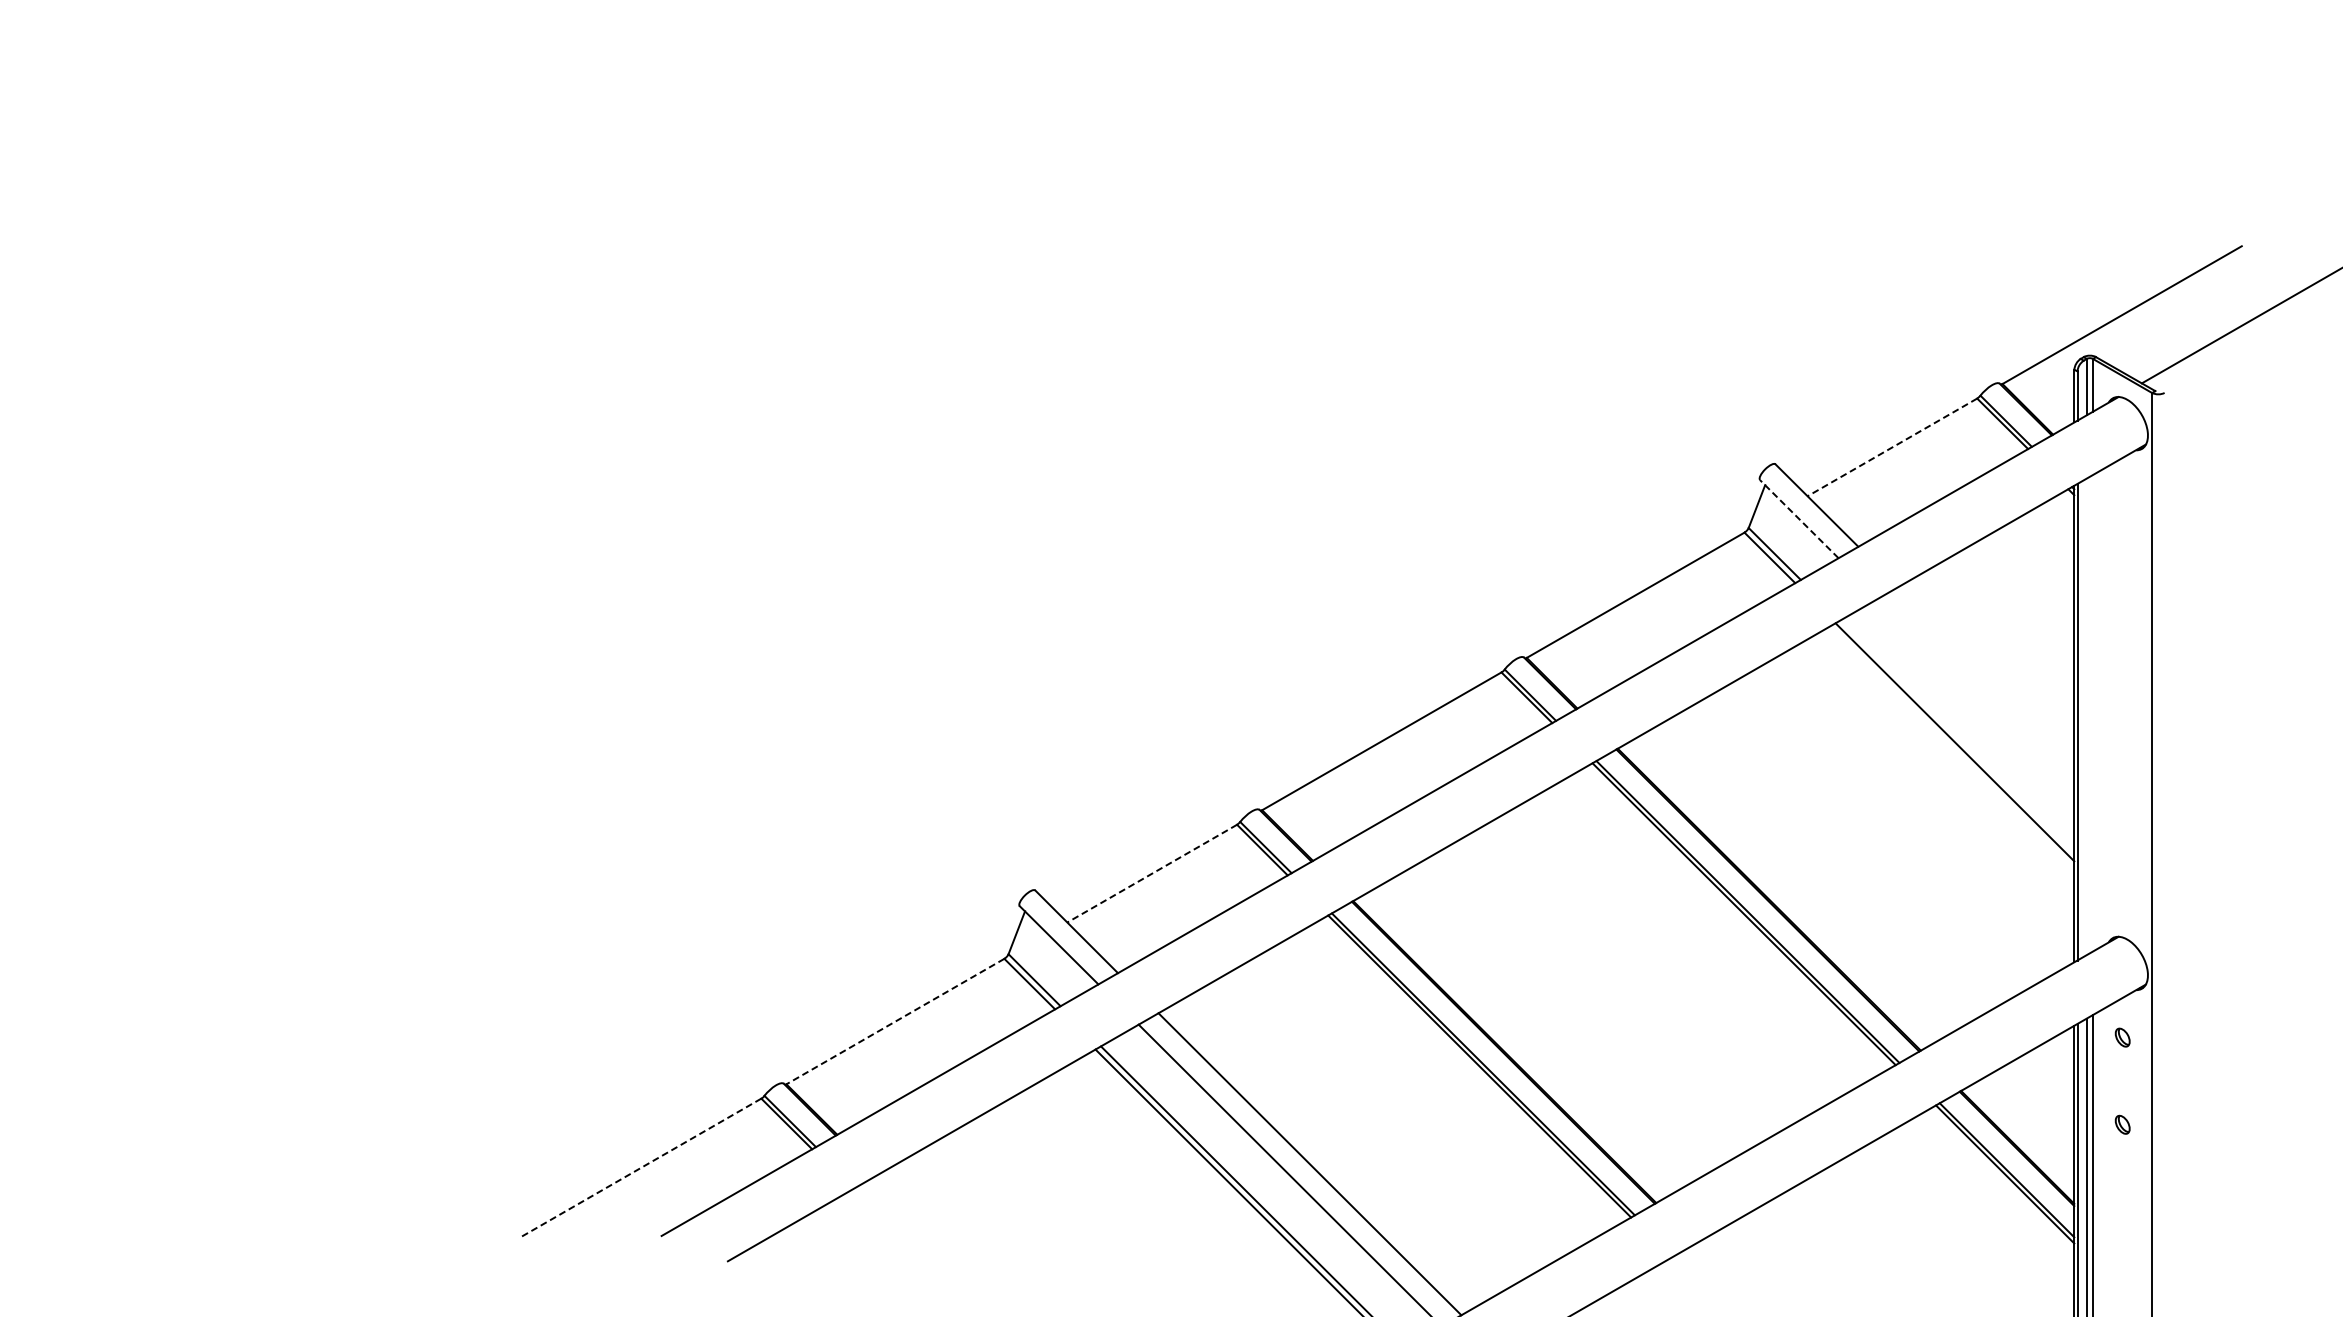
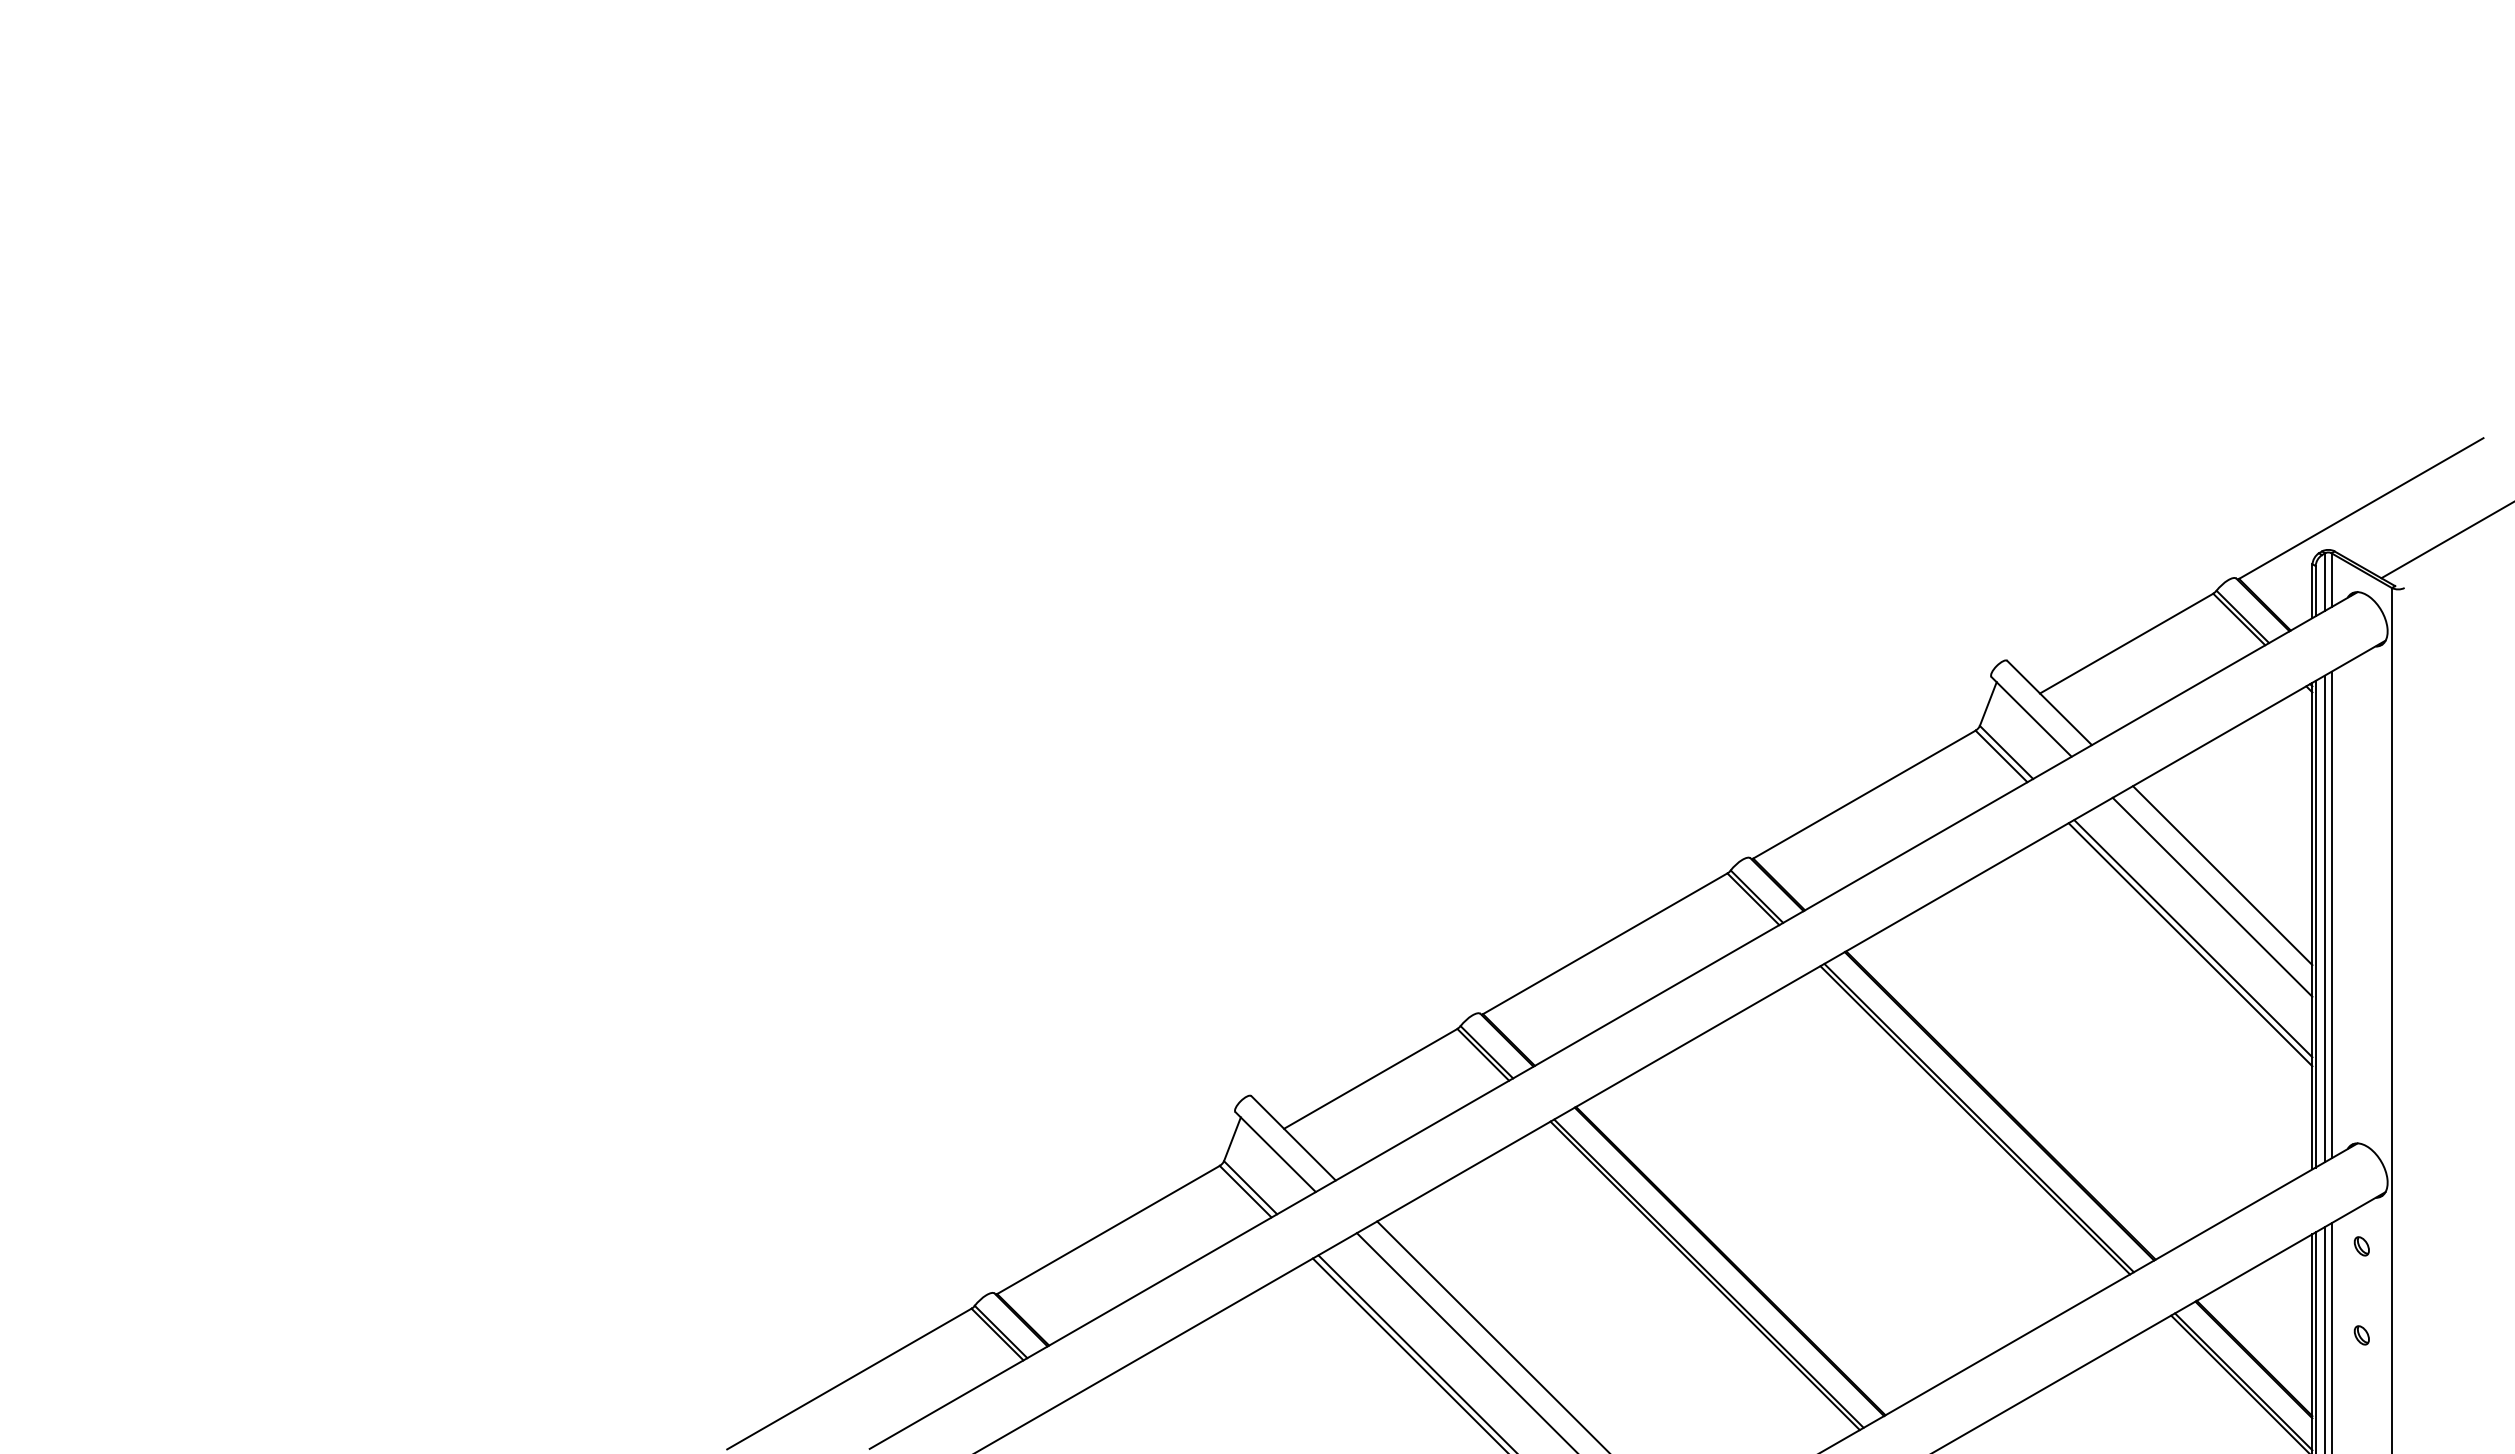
line: (1892, 447) -> (2126, 643), dashed -> solid
line: (1799, 518) -> (2031, 716), dashed -> solid
line: (1986, 674) -> (2222, 875), added
line: (1976, 695) -> (2212, 896), added
line: (2092, 712) -> (2331, 914), added
line: (2087, 716) -> (2325, 918), added
line: (1957, 736) -> (2193, 938), added
line: (1151, 874) -> (1370, 1079), dashed -> solid
line: (895, 1022) -> (1108, 1230), dashed -> solid
line: (640, 1167) -> (848, 1379), dashed -> solid

